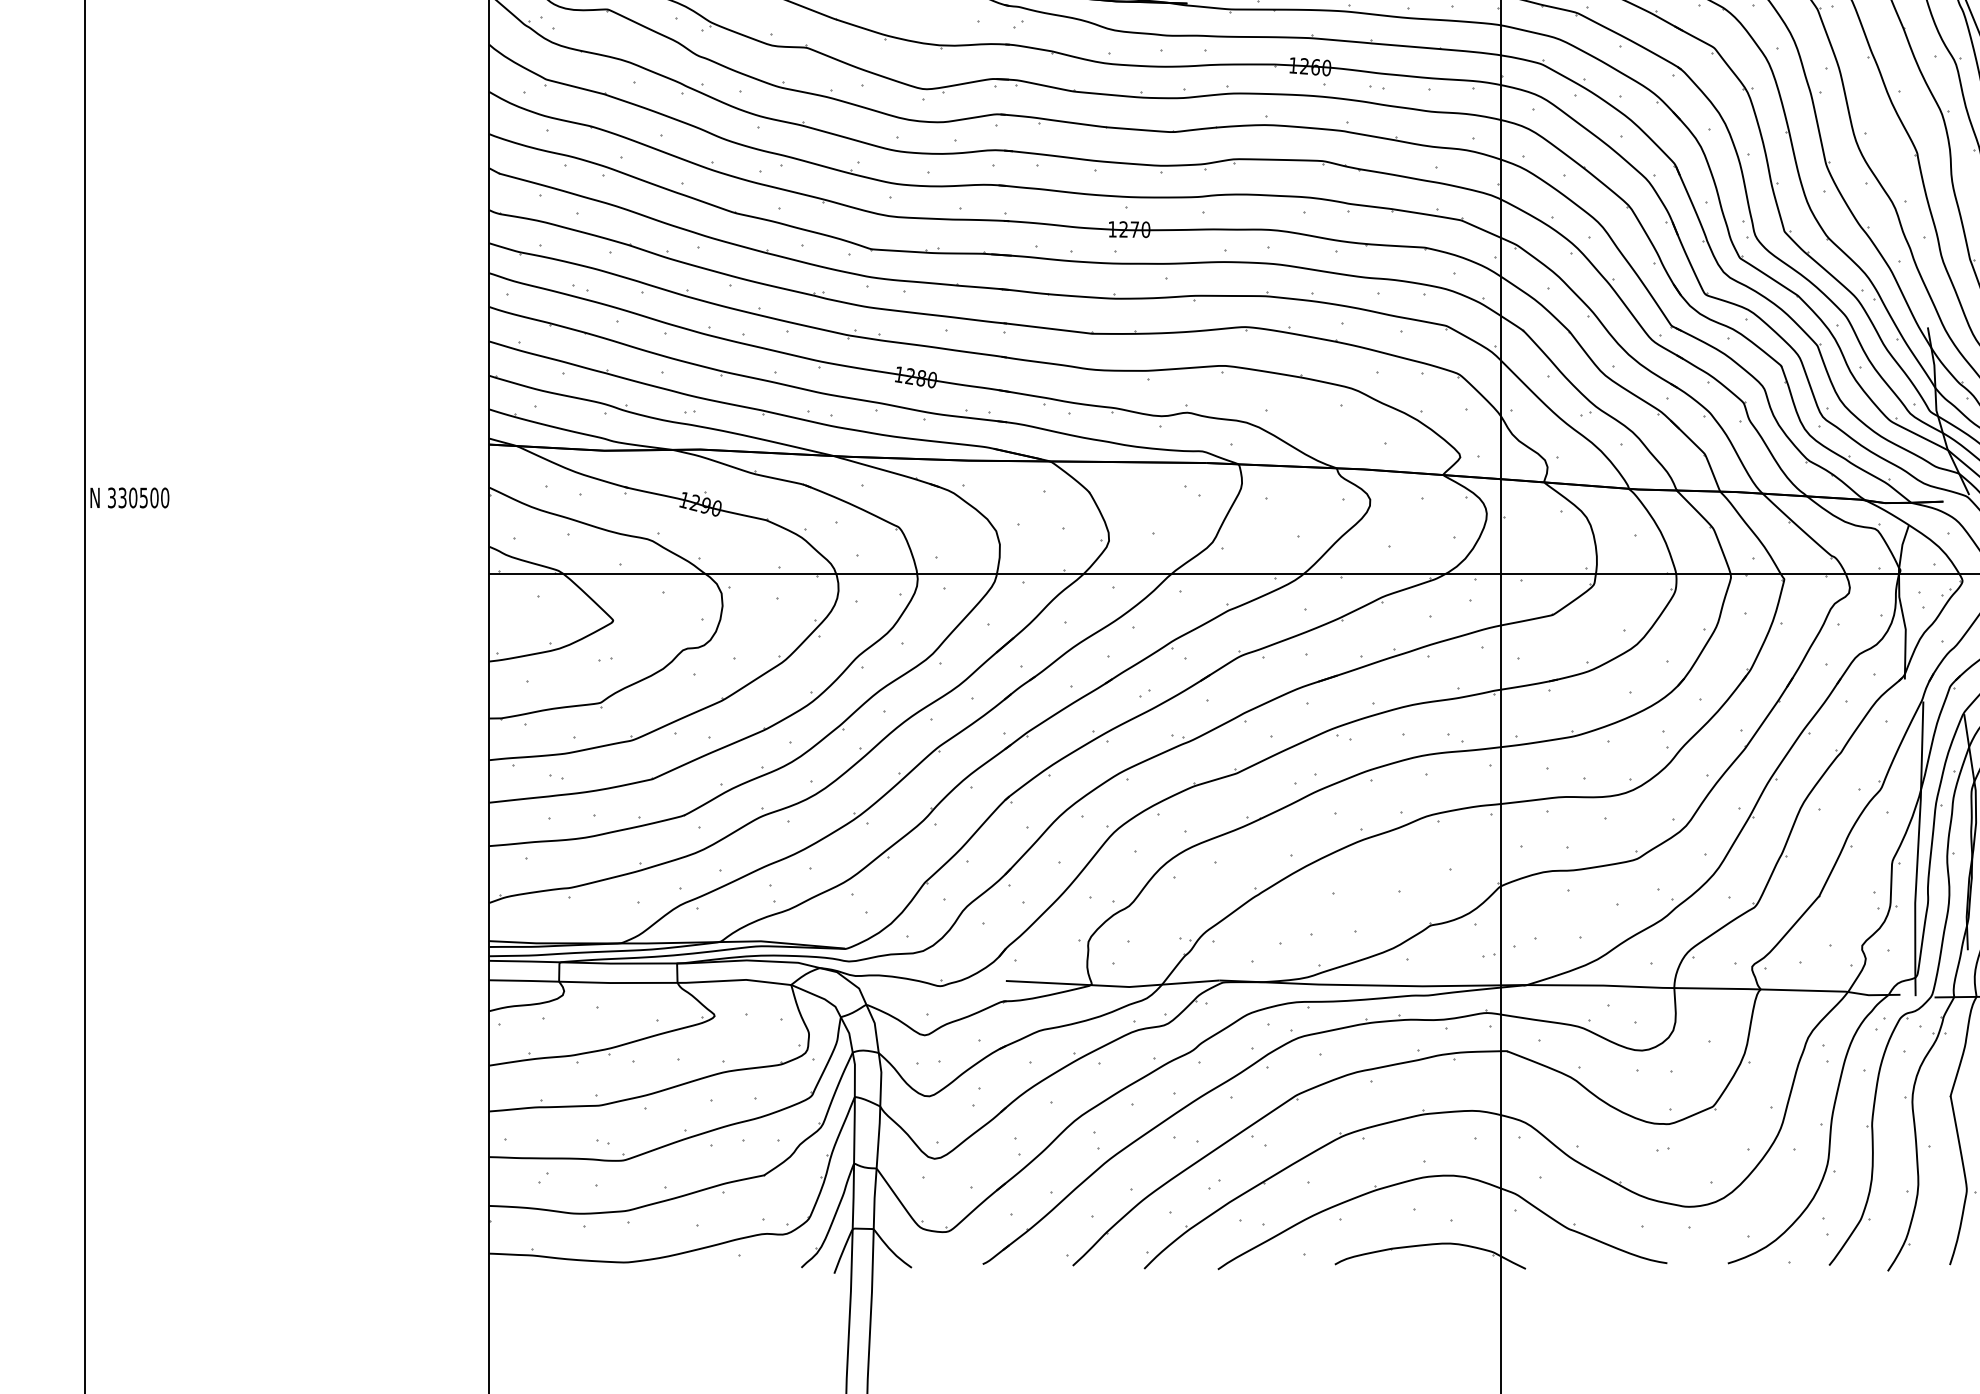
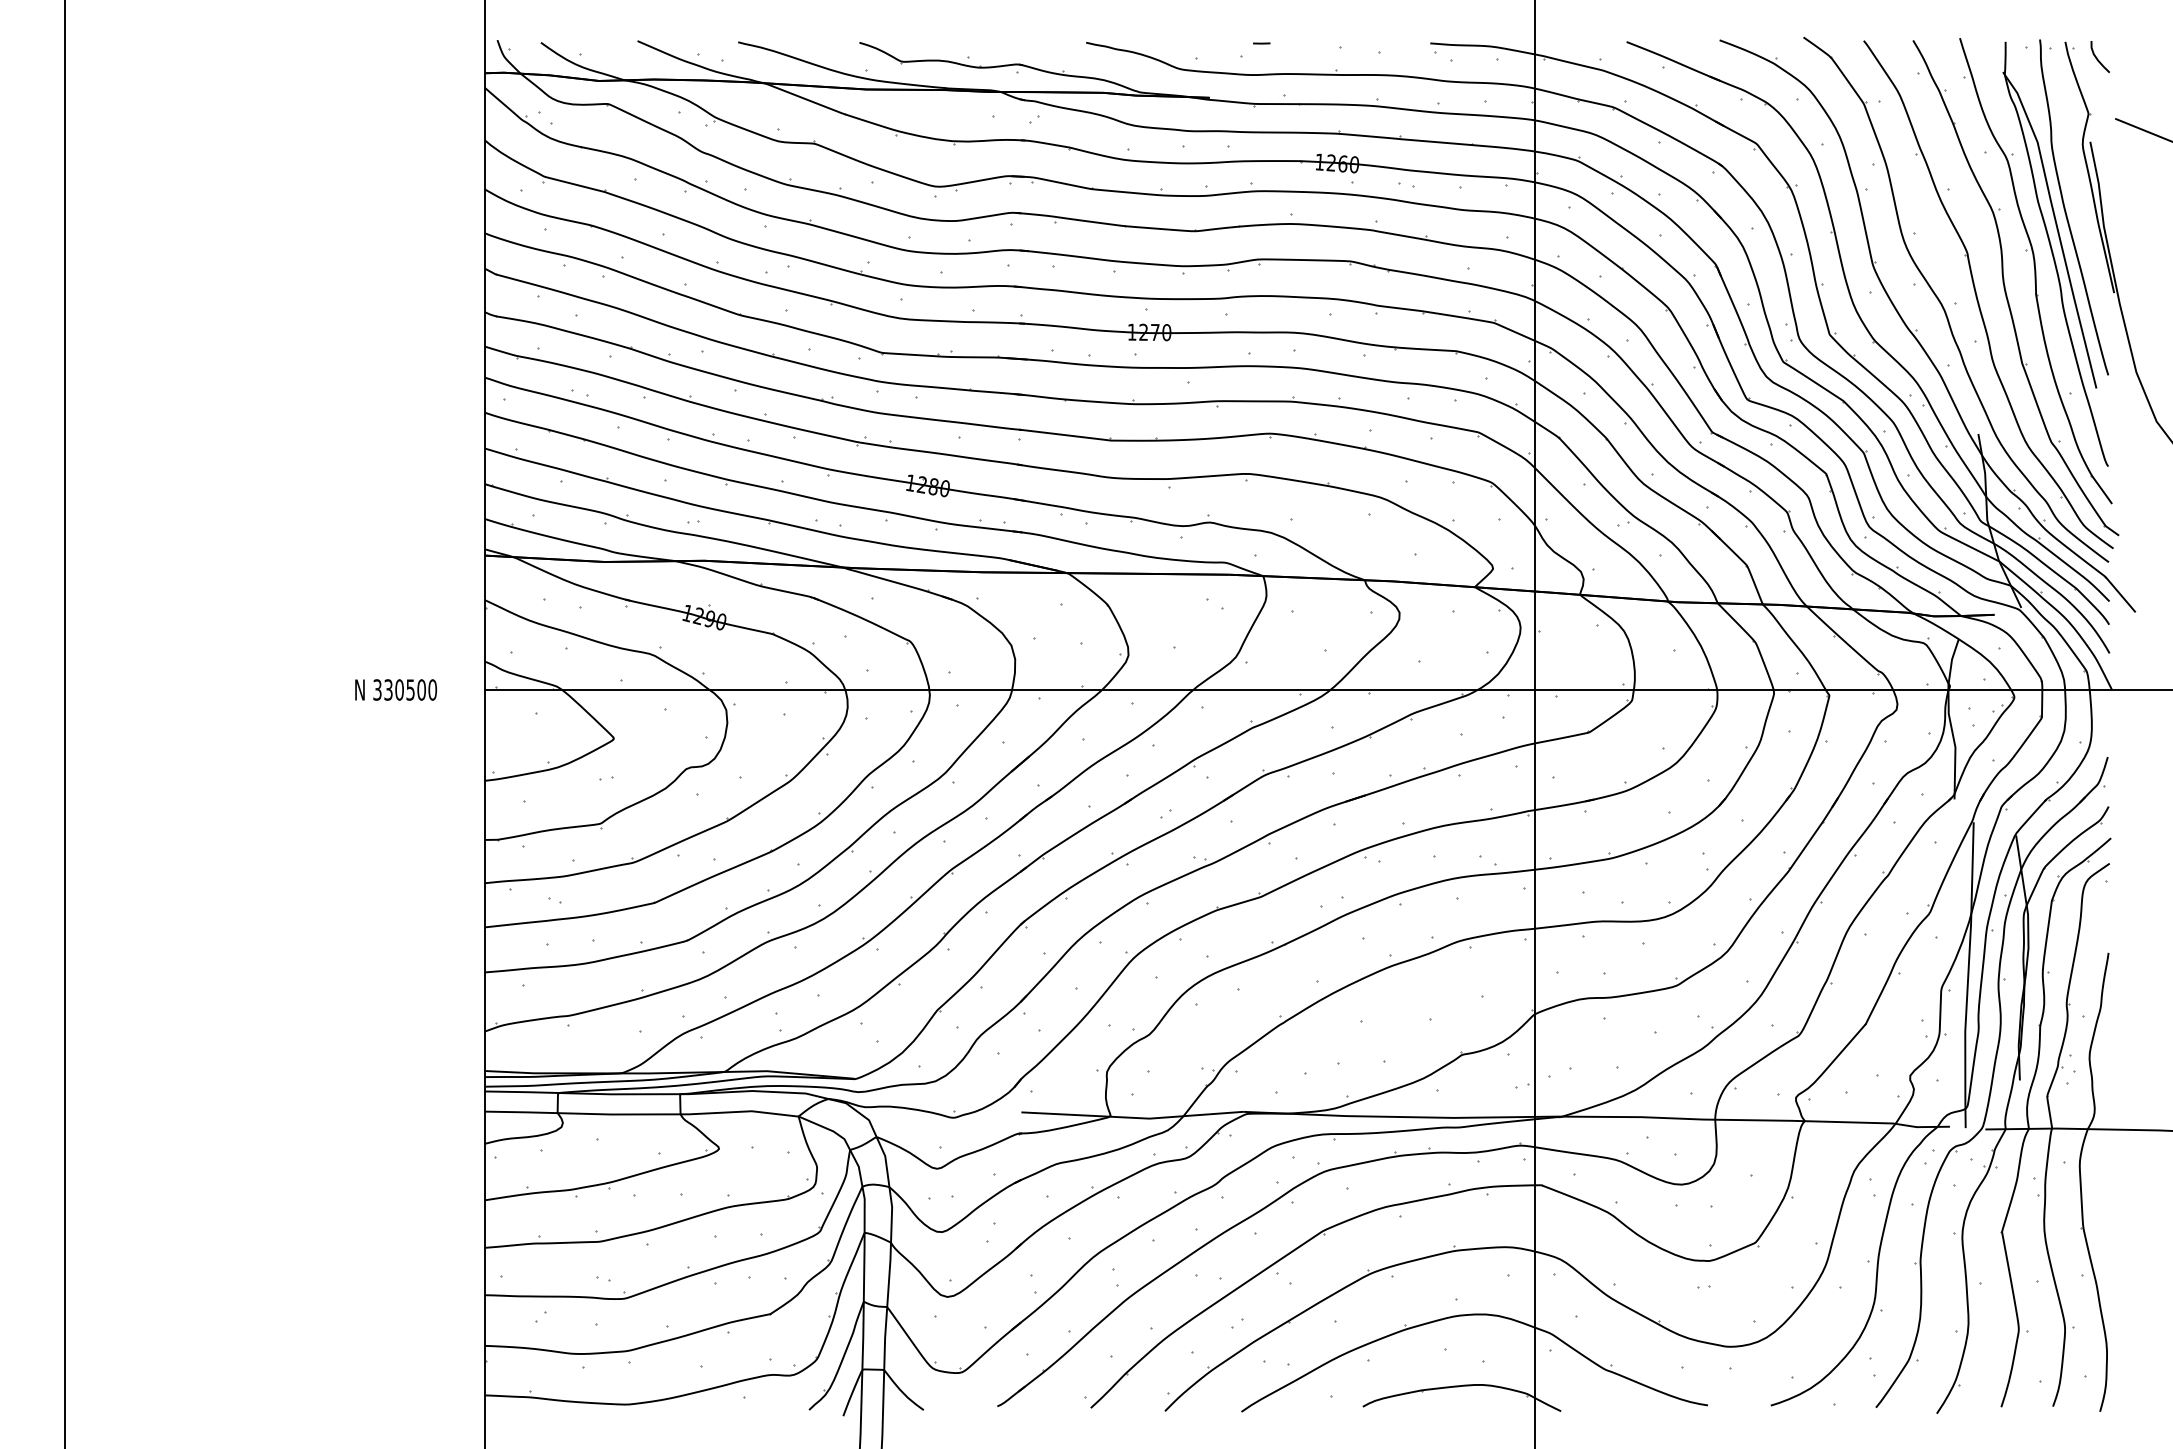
text: (130, 497) -> (396, 689), moved

